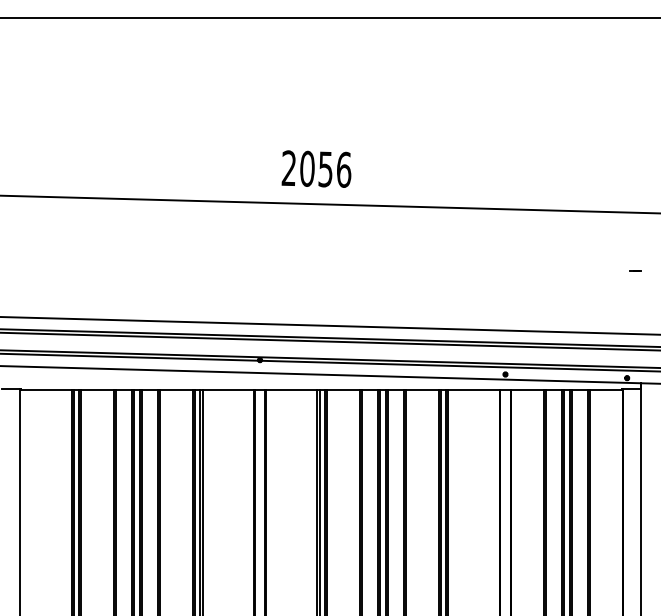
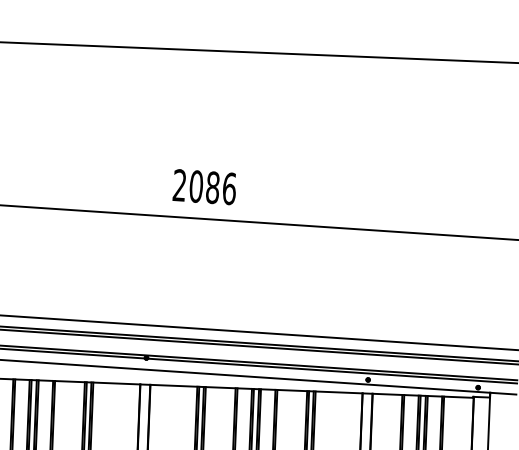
text: (325, 169) -> (212, 187), 2056 -> 2086
line: (635, 270) -> (489, 290), removed

